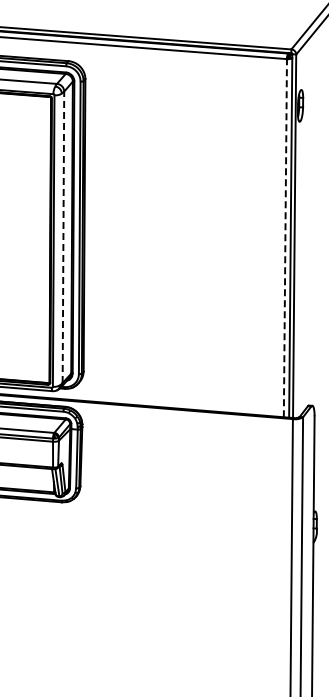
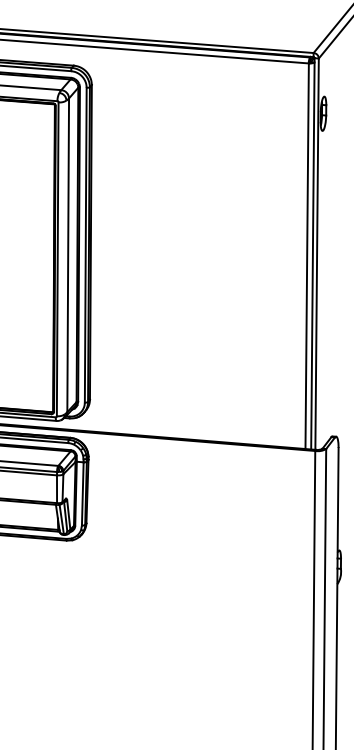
line: (63, 237) -> (68, 255), dashed -> solid
line: (285, 237) -> (307, 255), dashed -> solid

